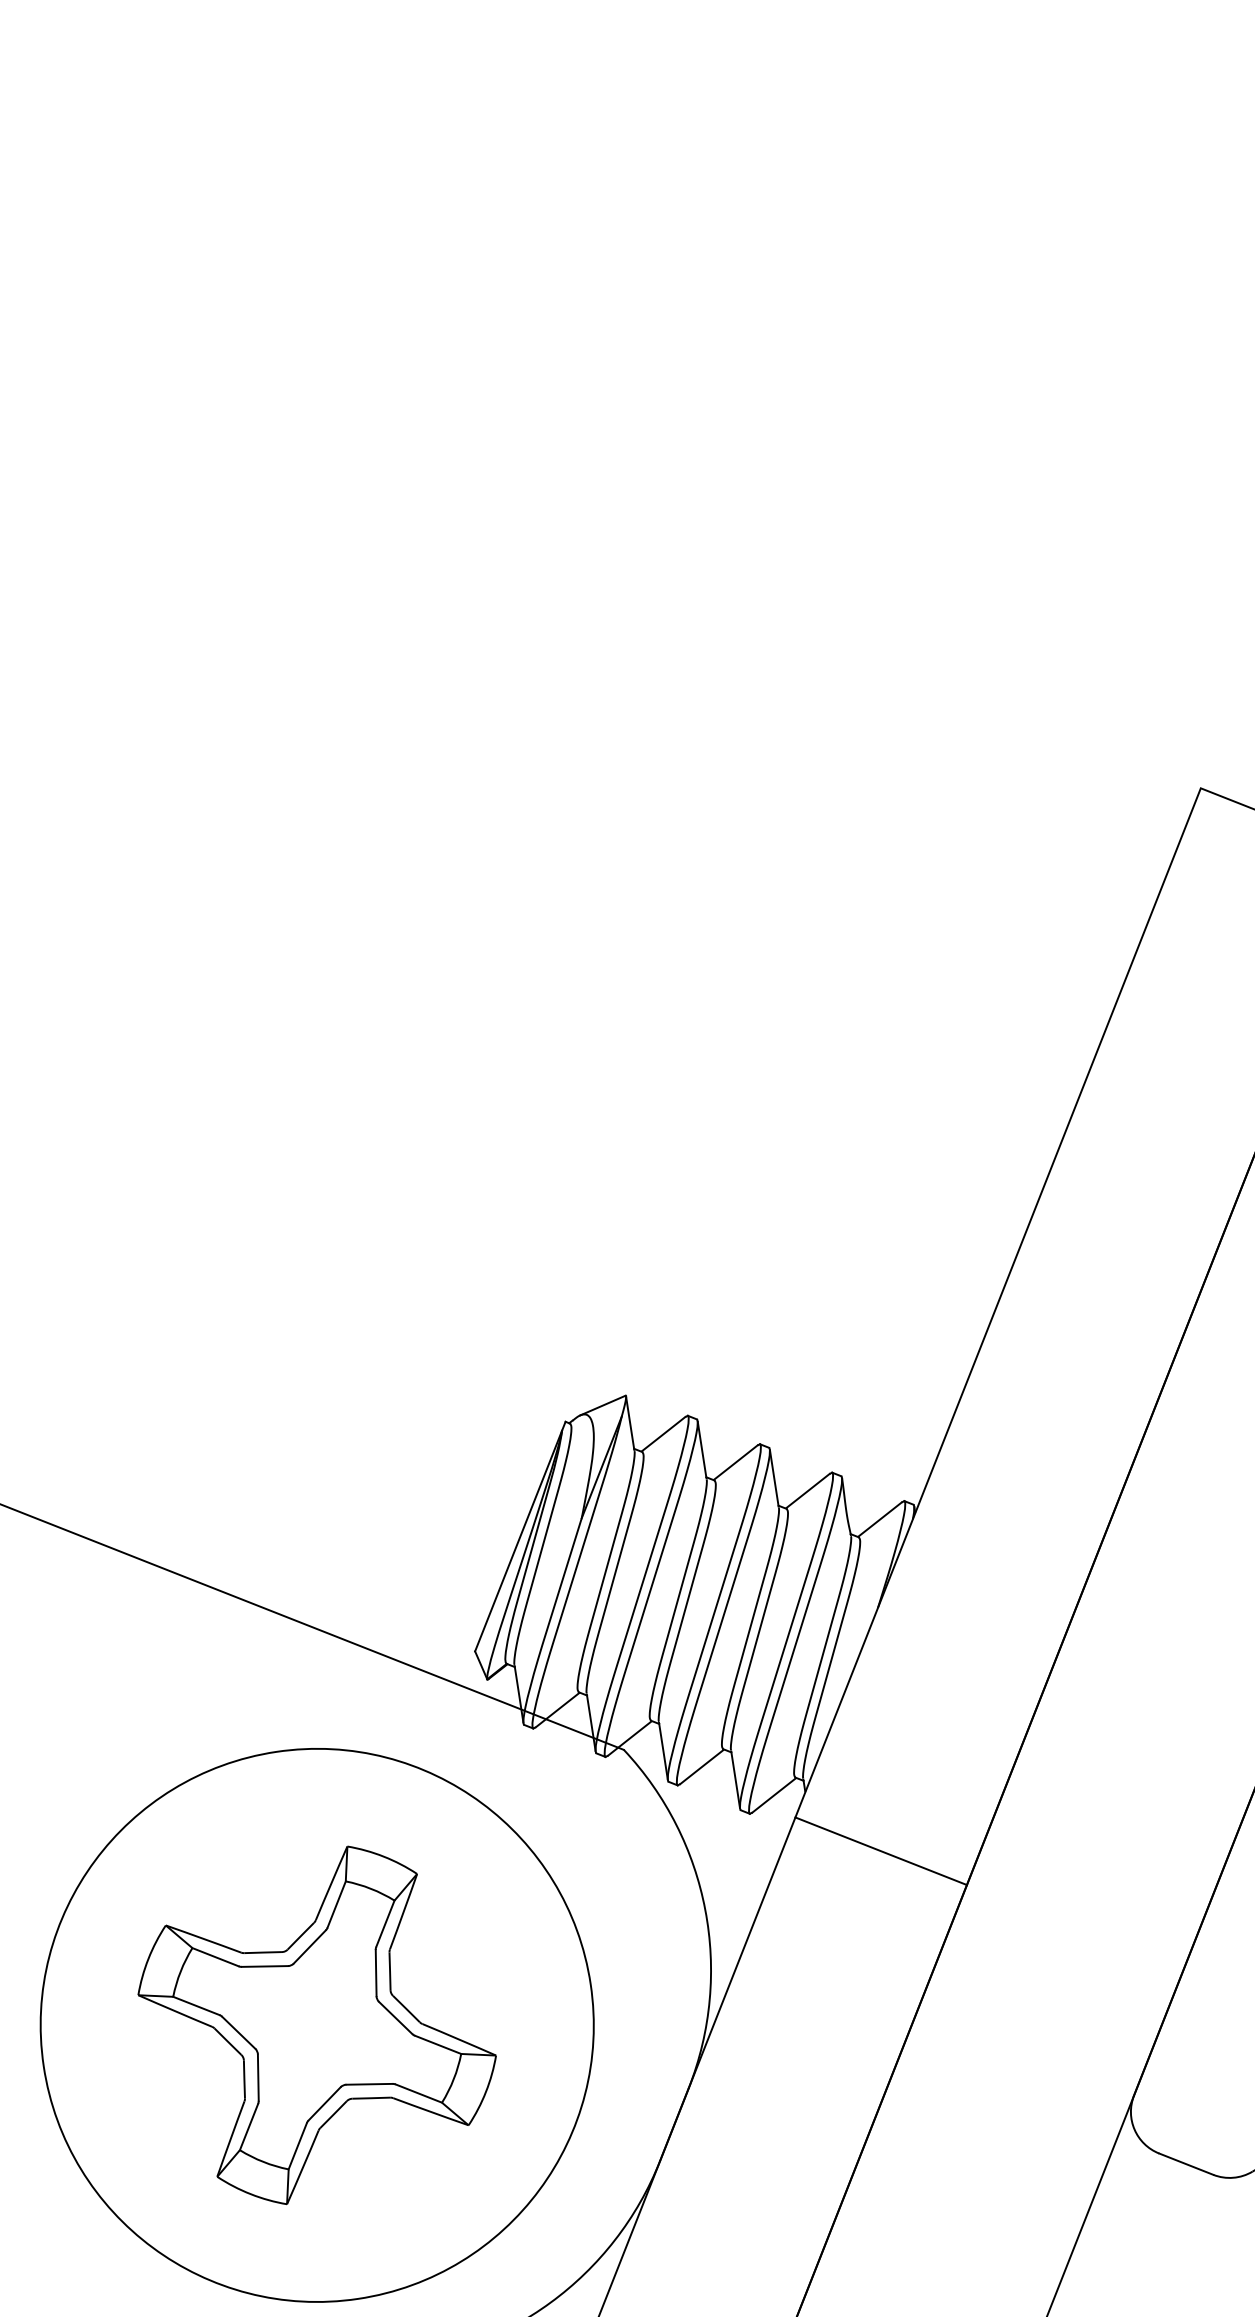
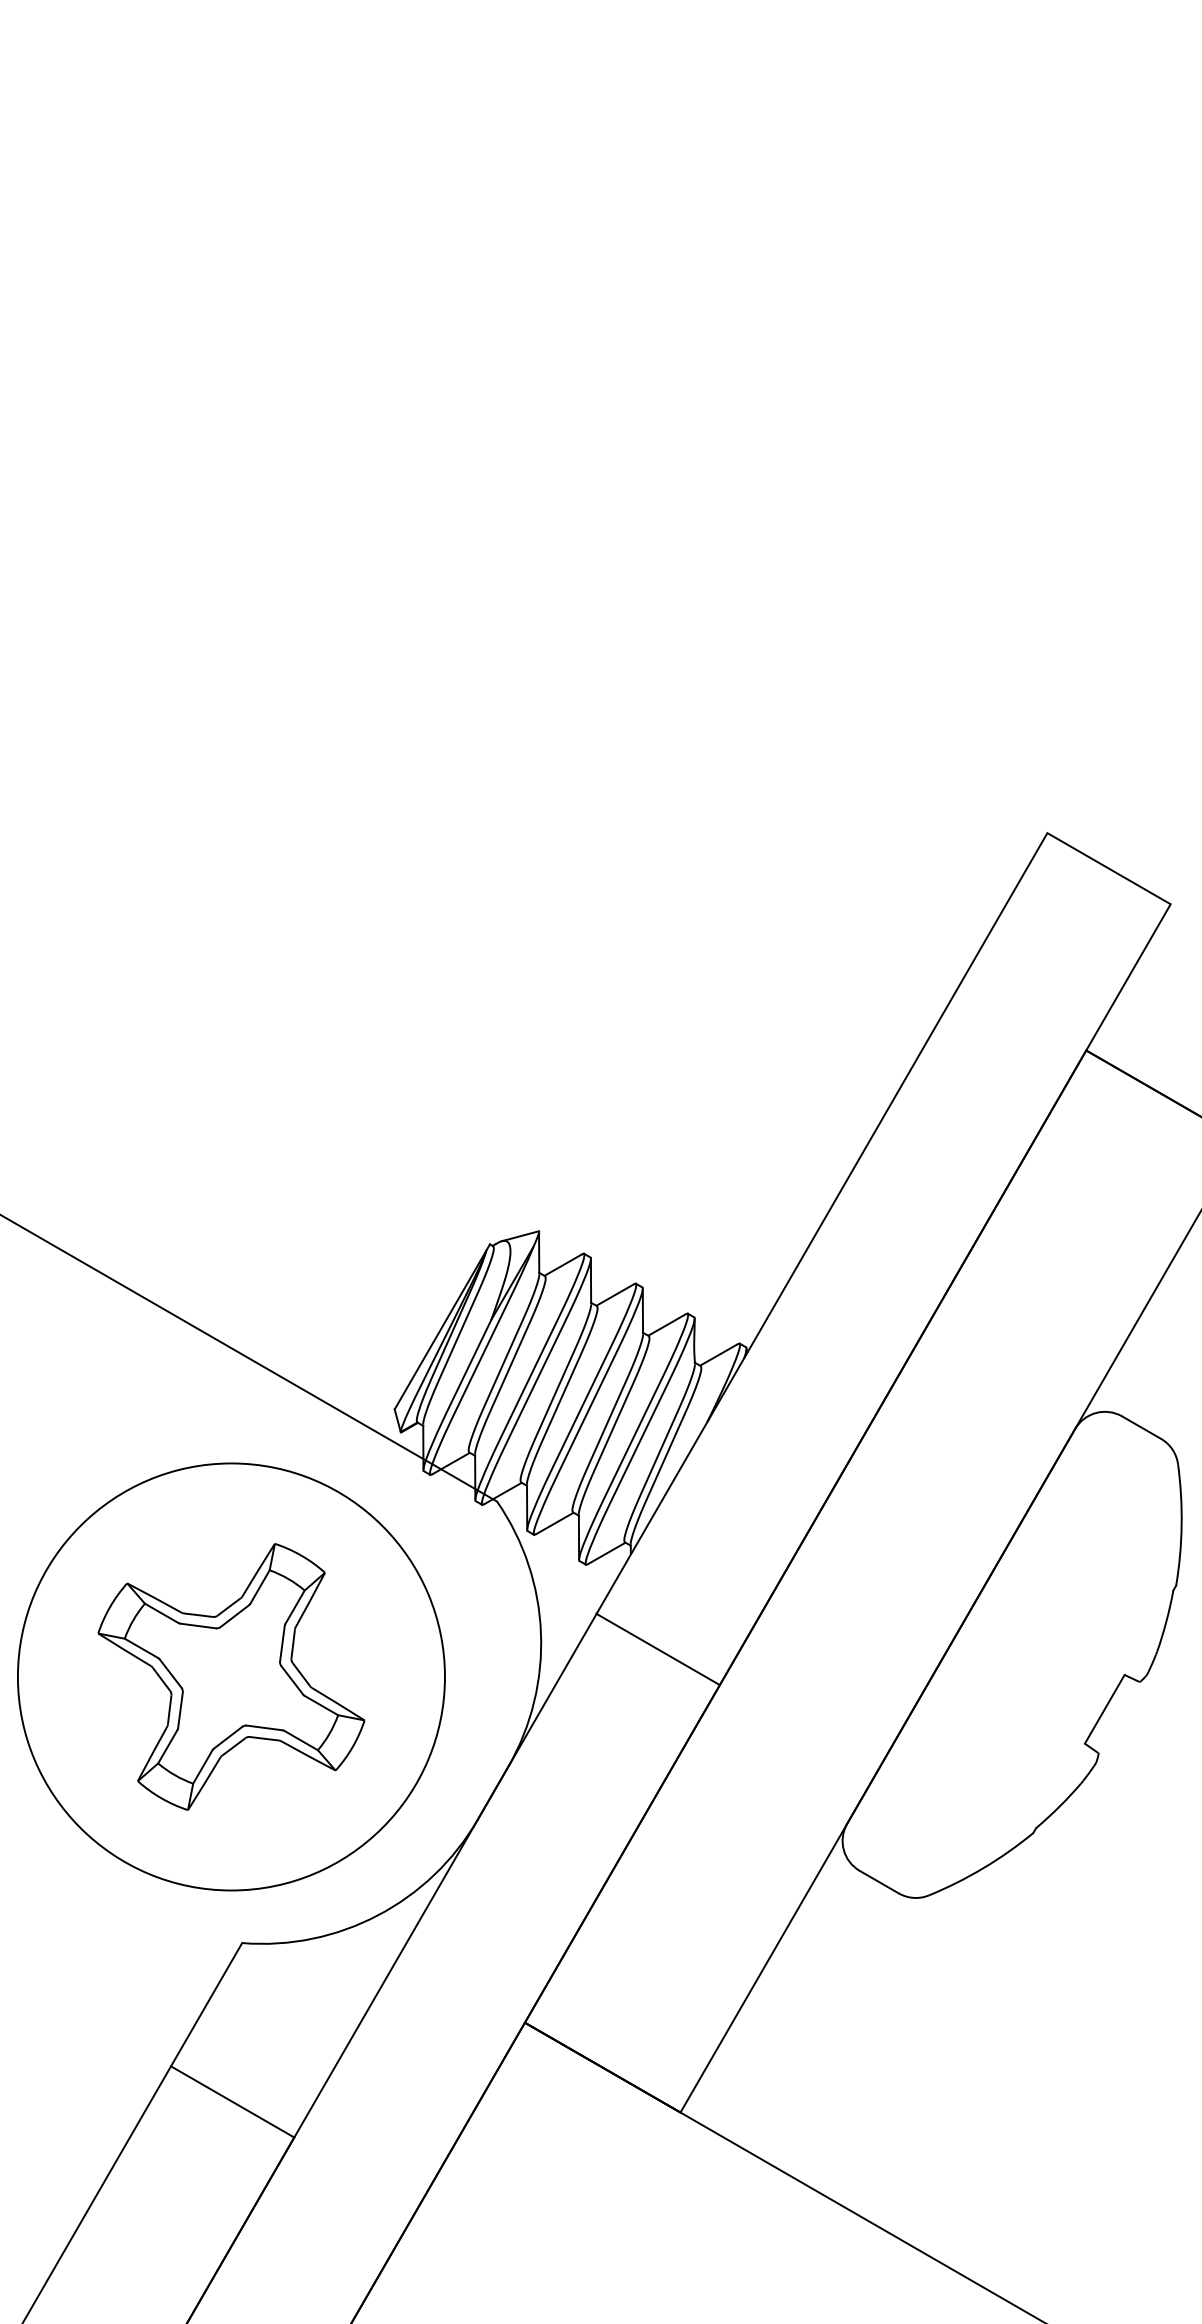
line: (880, 1850) -> (657, 1648), moved

